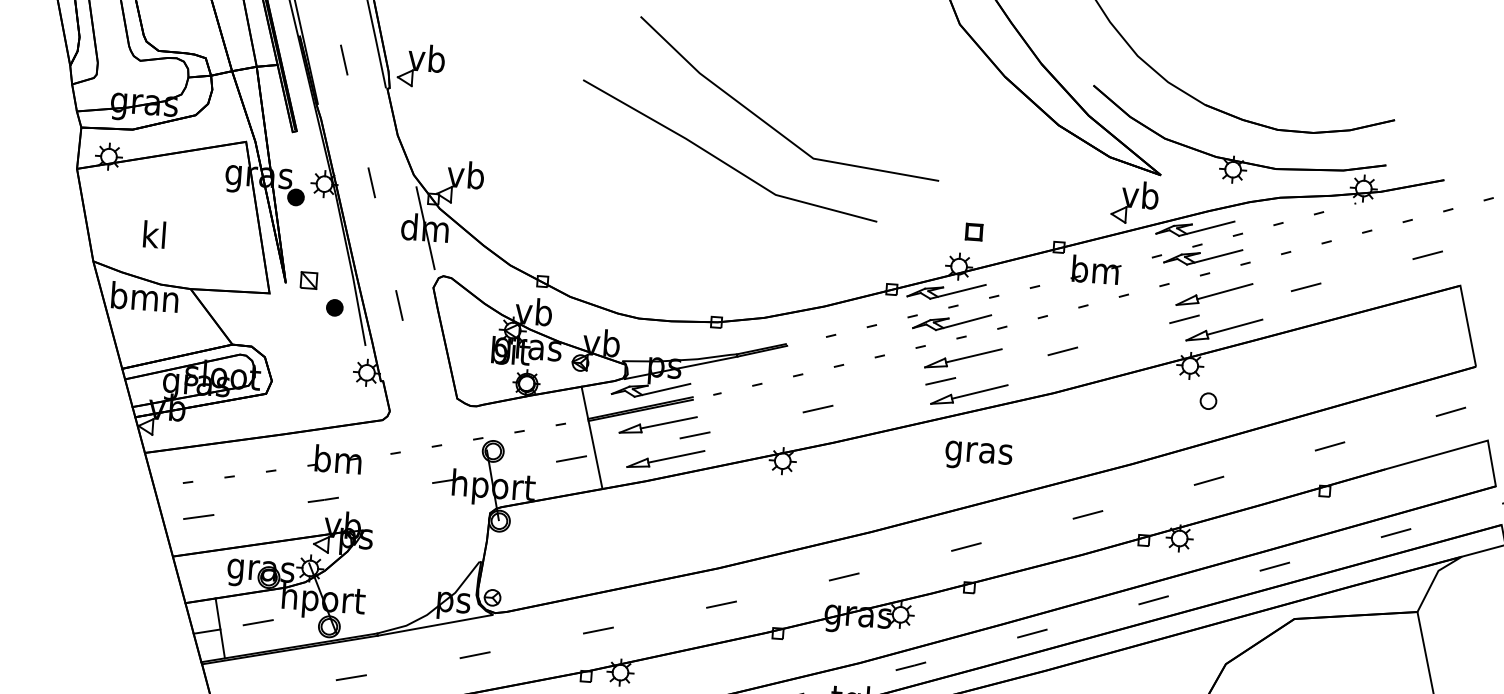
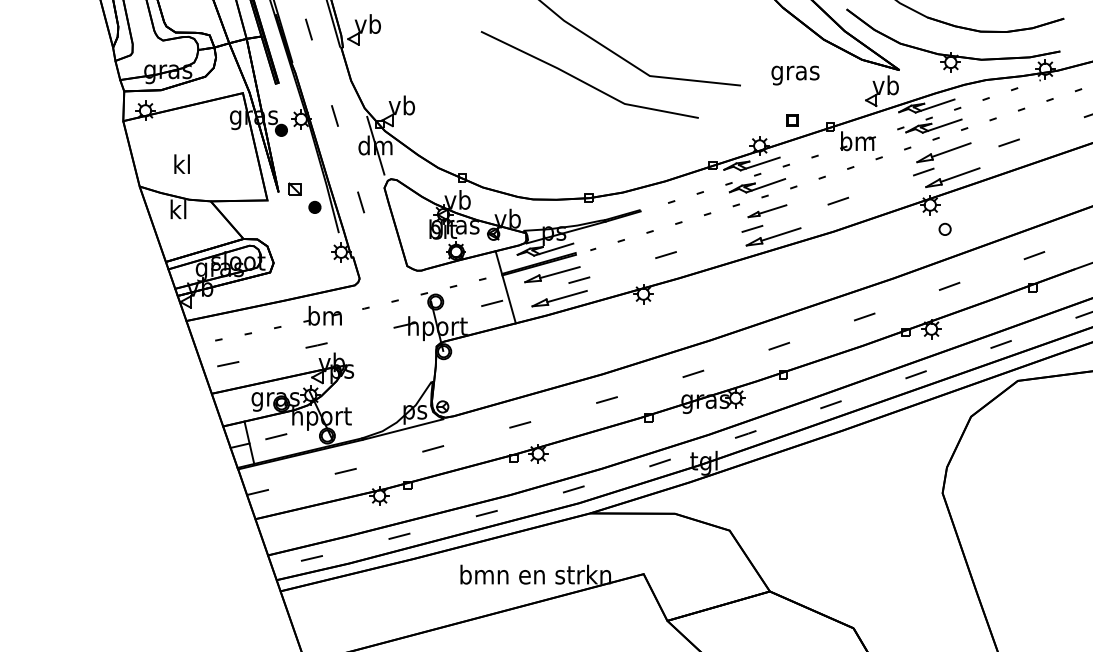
part: (973, 232) -> (792, 120), moved
text: (144, 297) -> (178, 209), bmn -> kl
part: (963, 357) -> (767, 210), size x0.7
text: (978, 456) -> (795, 75), moved

